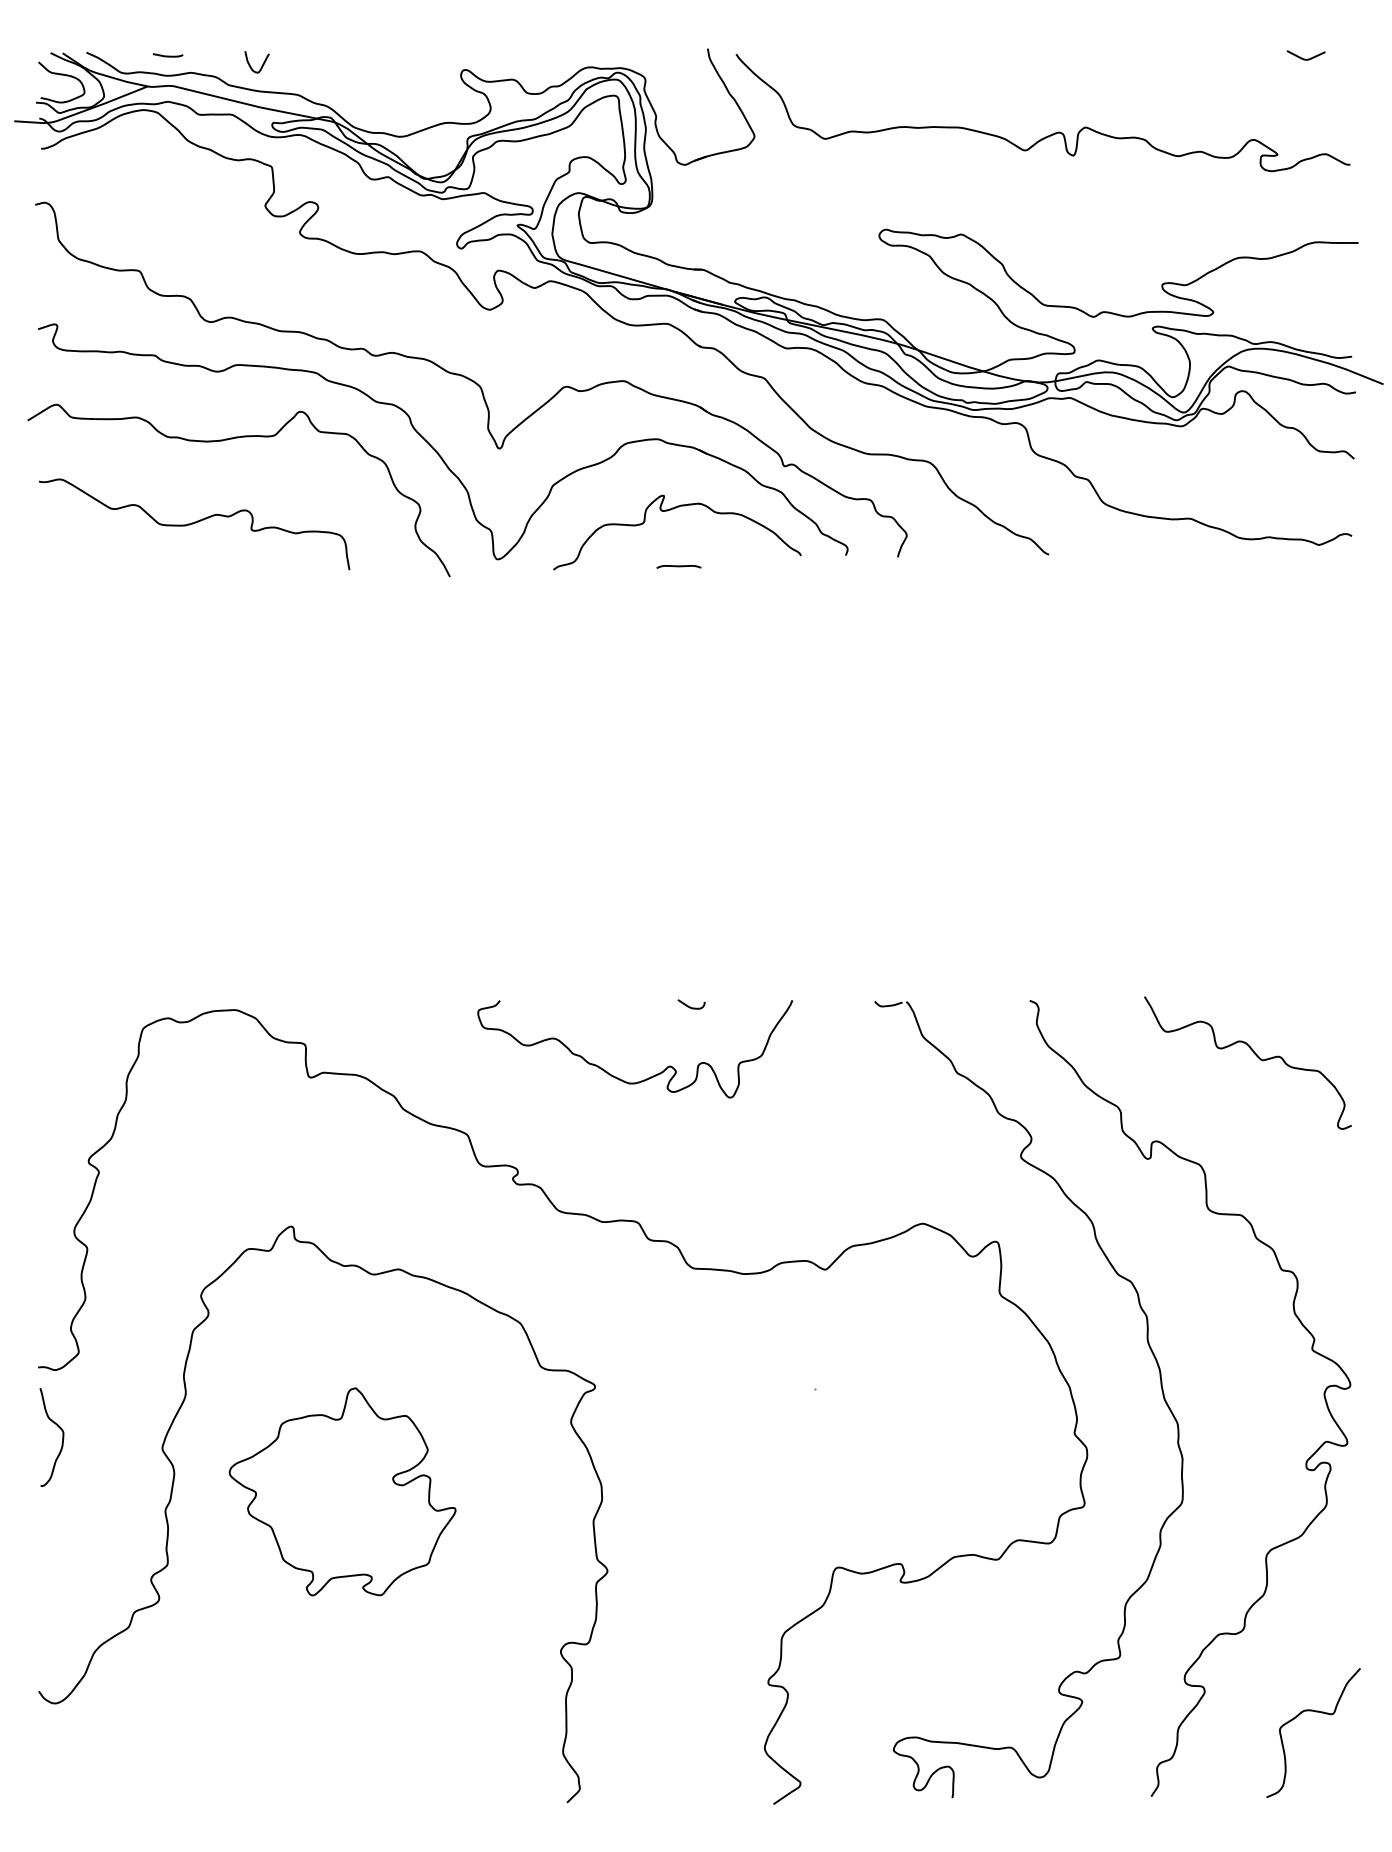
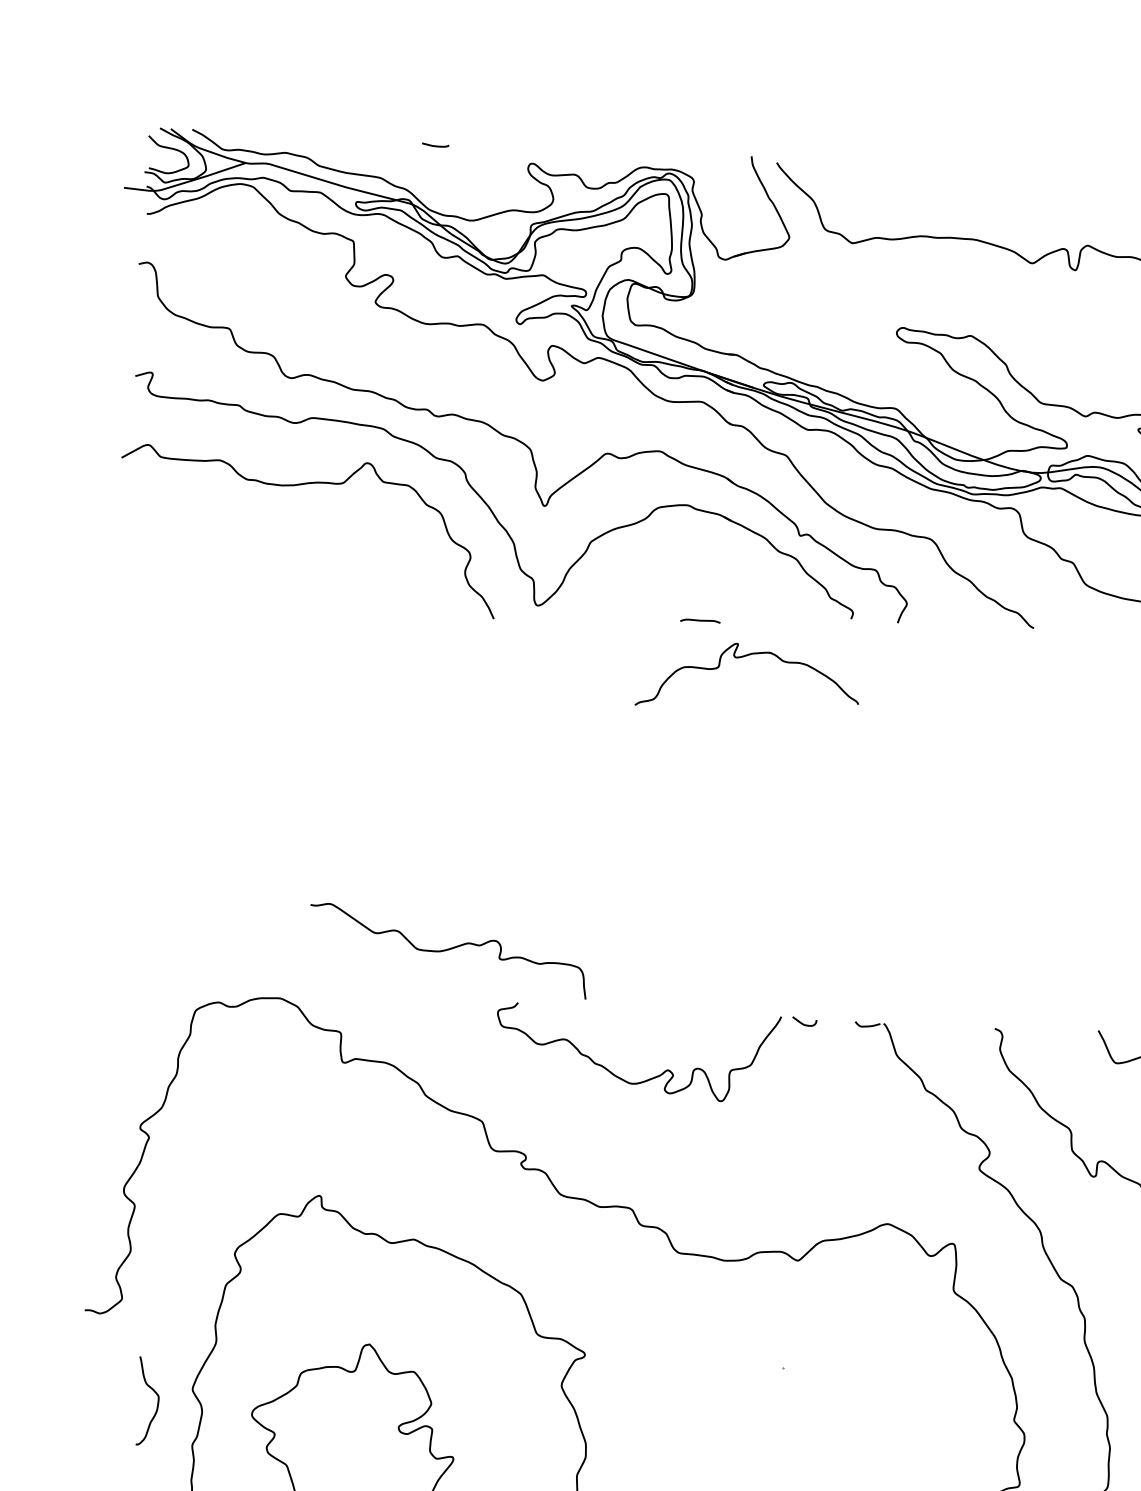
curve: (167, 55) -> (435, 145), moved
curve: (261, 65) -> (349, 149), removed
part: (670, 510) -> (743, 657), moved
curve: (194, 523) -> (448, 950), moved
curve: (690, 1006) -> (803, 1023), moved
curve: (62, 1437) -> (157, 1401), moved

